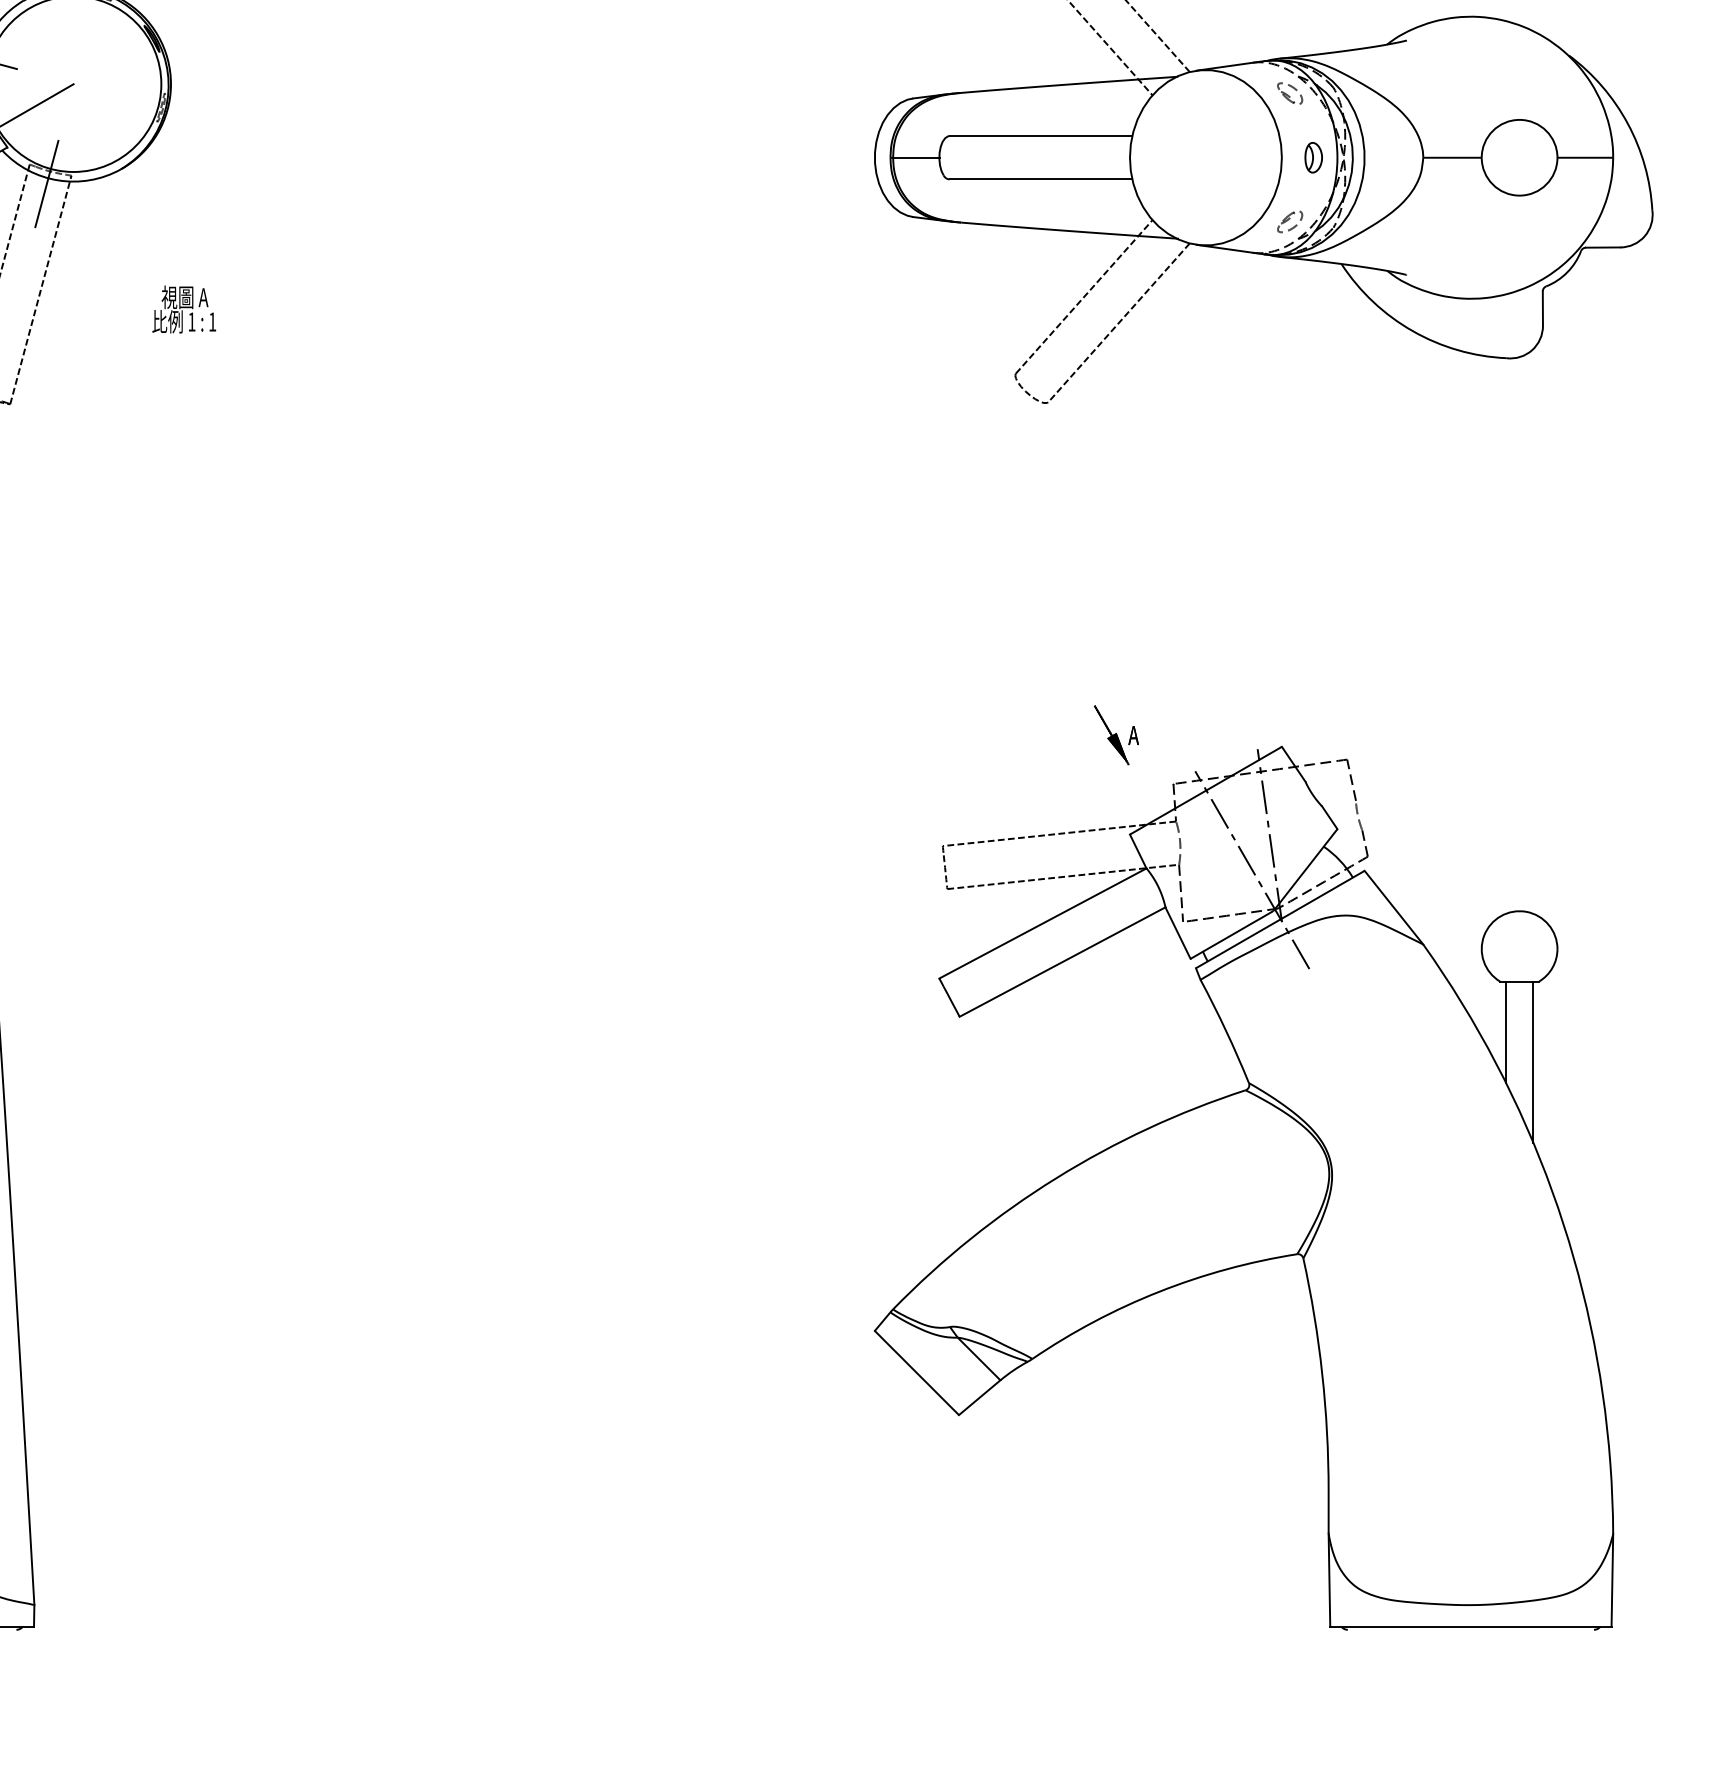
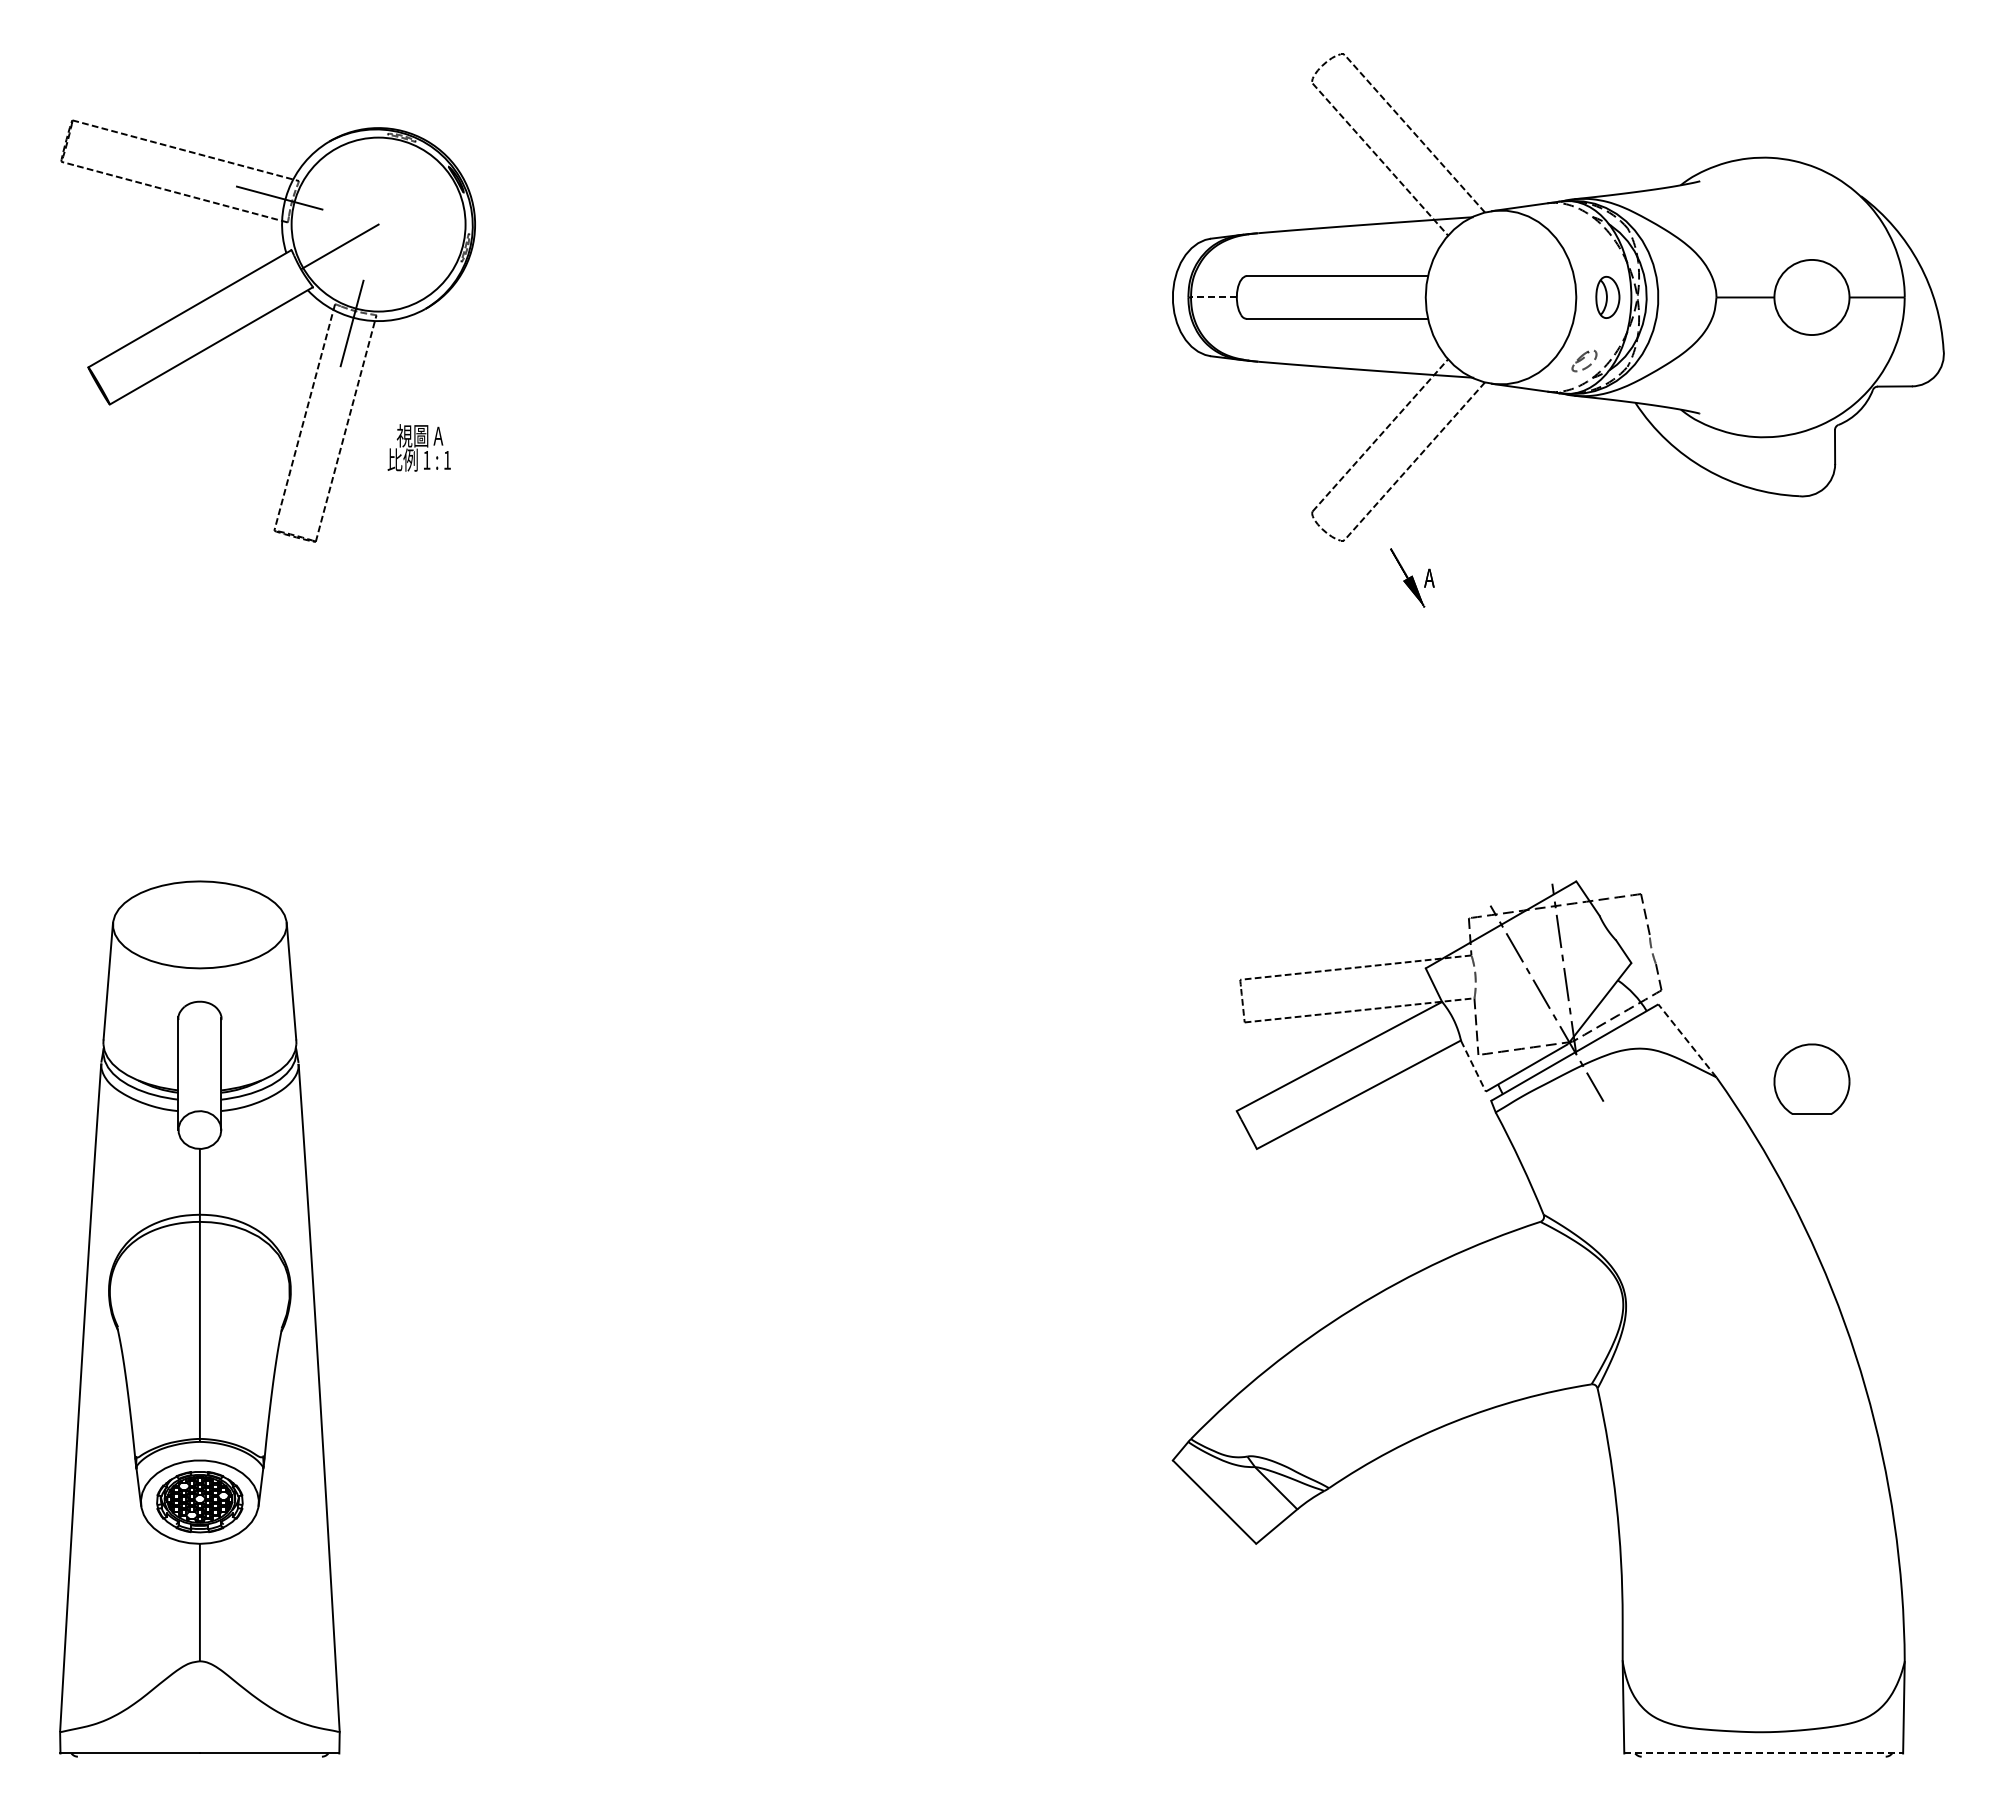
part: (1290, 93) -> (1584, 233), removed
line: (915, 157) -> (1213, 297), solid -> dashed
part: (1313, 157) -> (1607, 297), size x1.4
text: (183, 309) -> (418, 447), moved
part: (1116, 734) -> (1412, 577), moved
line: (1394, 907) -> (1687, 1040), solid -> dashed
line: (1178, 933) -> (1473, 1066), solid -> dashed
line: (1506, 1032) -> (1798, 1164), removed
line: (1533, 1061) -> (1825, 1193), removed
line: (1471, 1626) -> (1764, 1753), solid -> dashed

